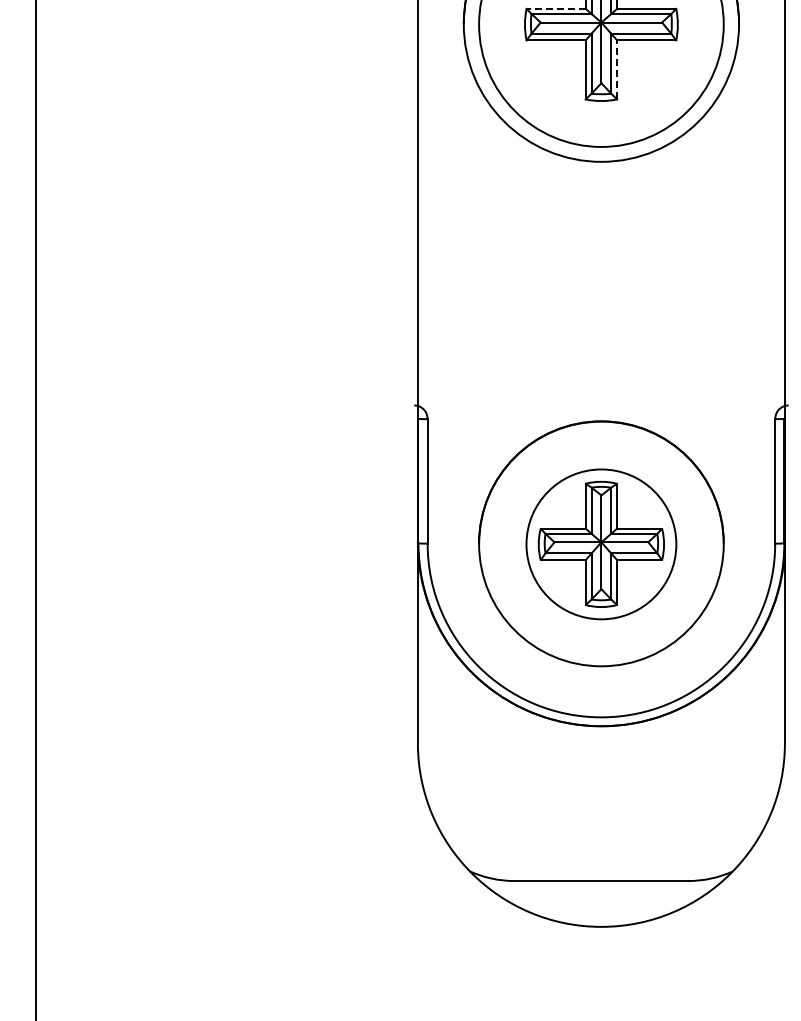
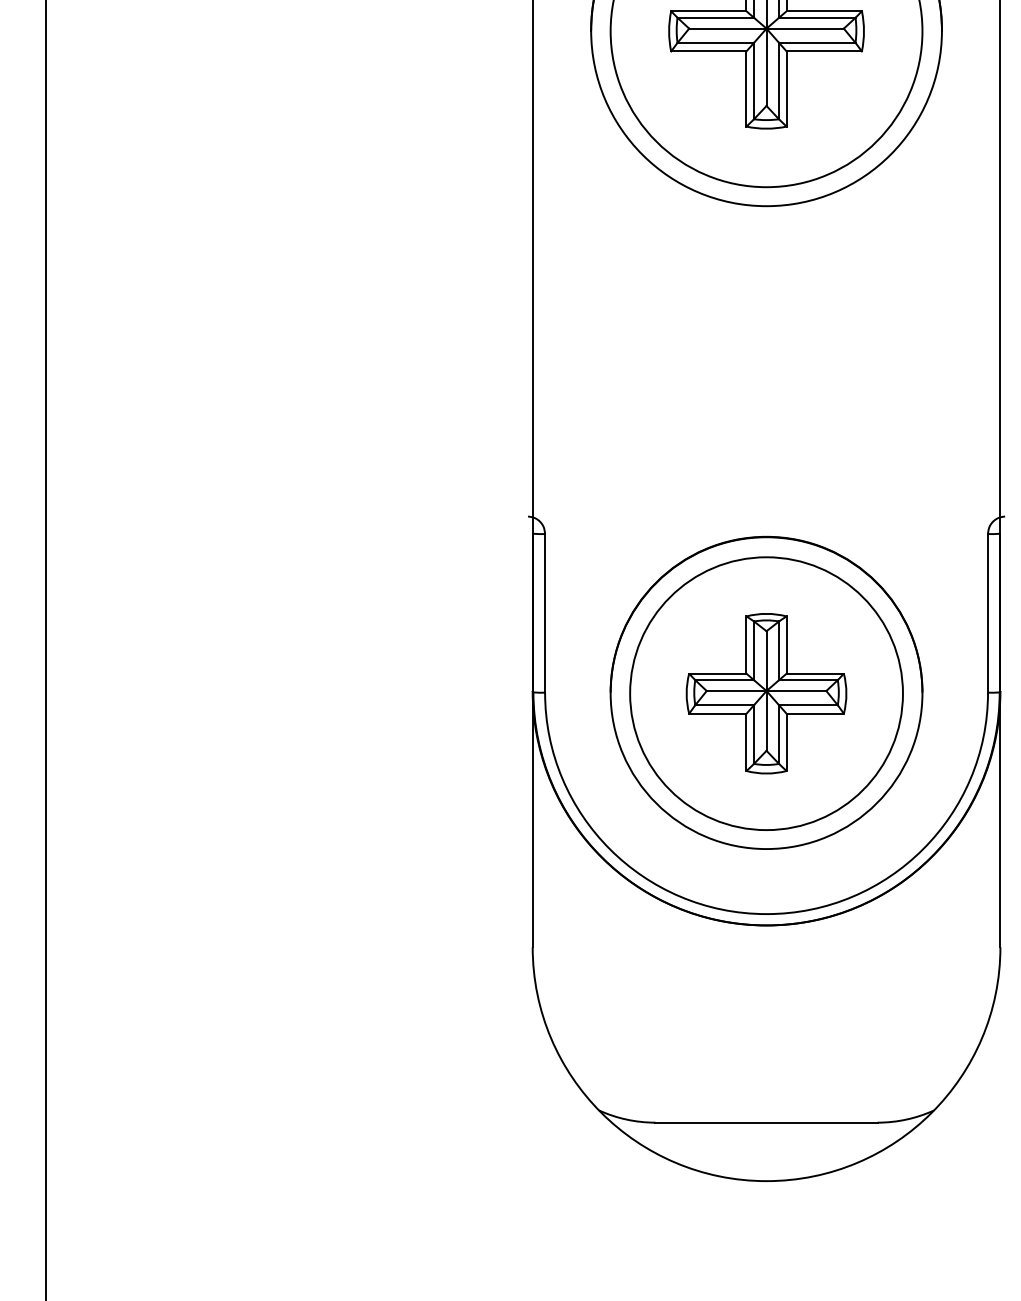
line: (556, 8) -> (709, 10), dashed -> solid
line: (617, 69) -> (787, 88), dashed -> solid
circle: (601, 544) -> (766, 693), size x1.43

